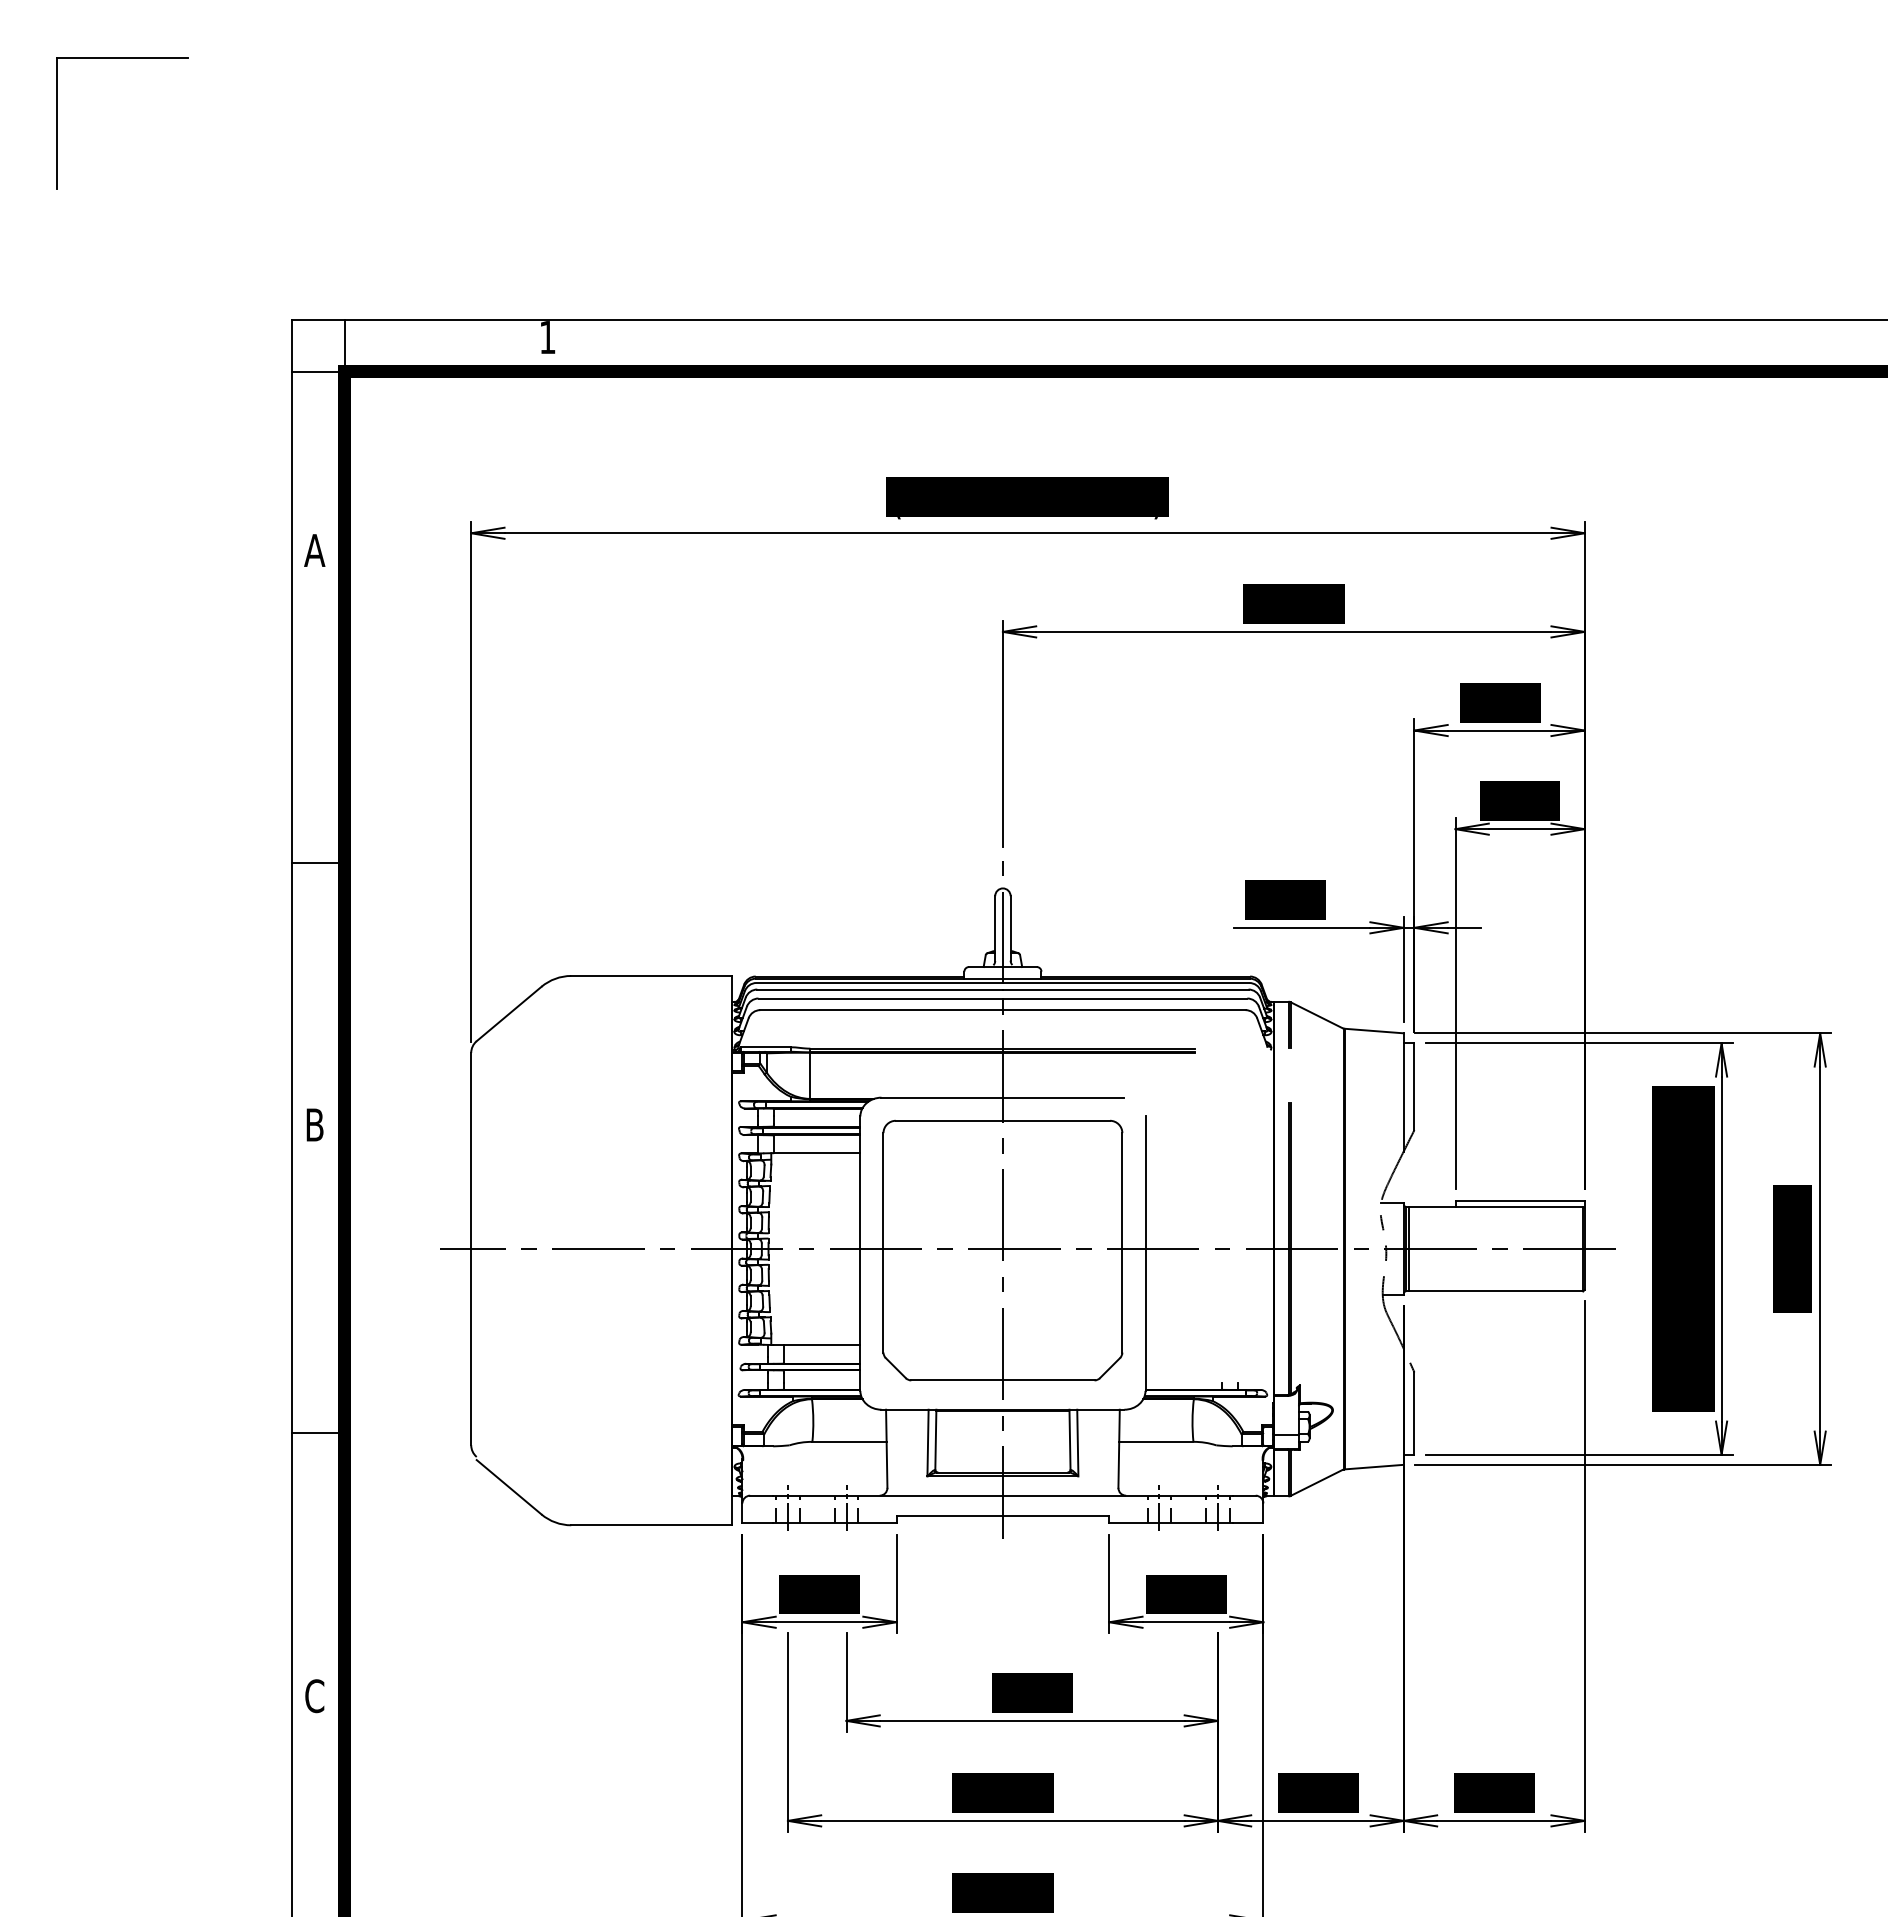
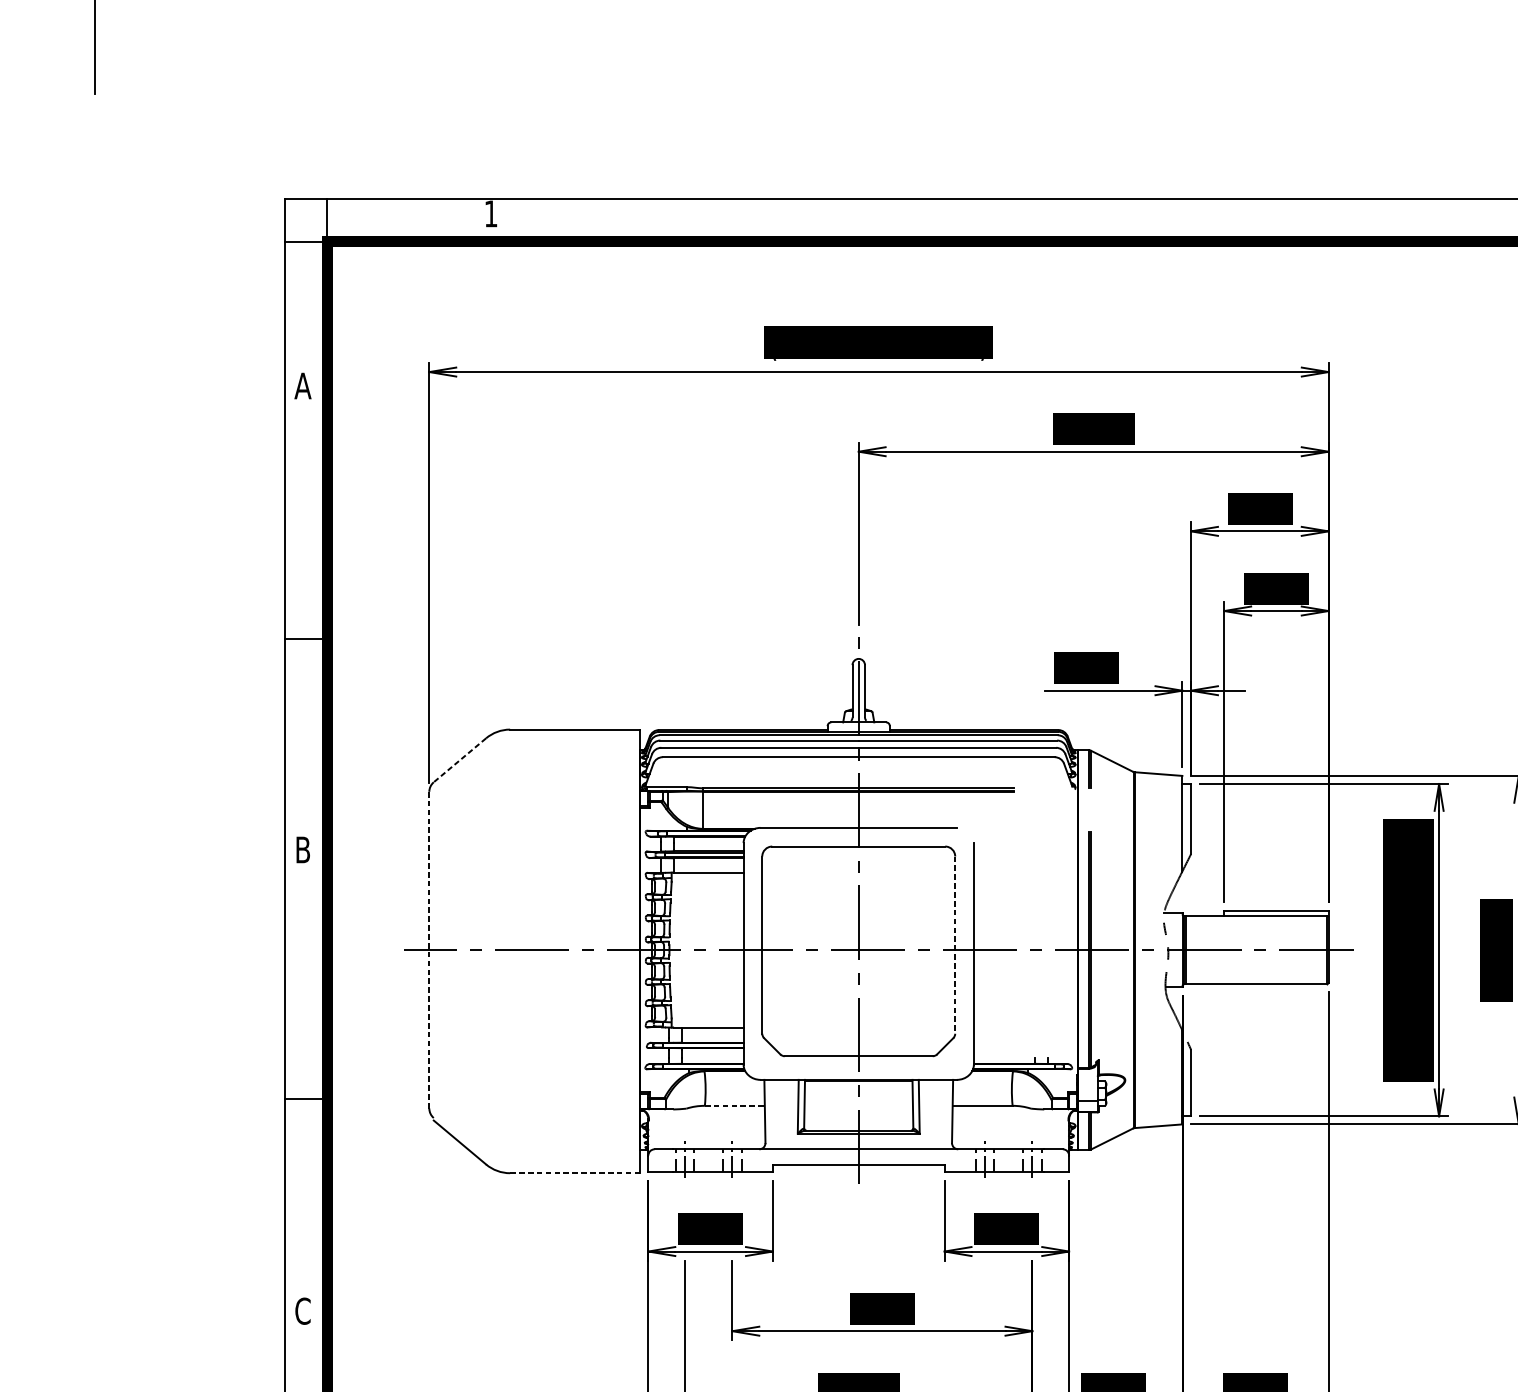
line: (508, 1014) -> (459, 760), solid -> dashed
line: (1122, 1242) -> (955, 944), solid -> dashed
line: (471, 1248) -> (429, 949), solid -> dashed
line: (850, 1441) -> (735, 1105), solid -> dashed
line: (651, 1525) -> (574, 1173), solid -> dashed

